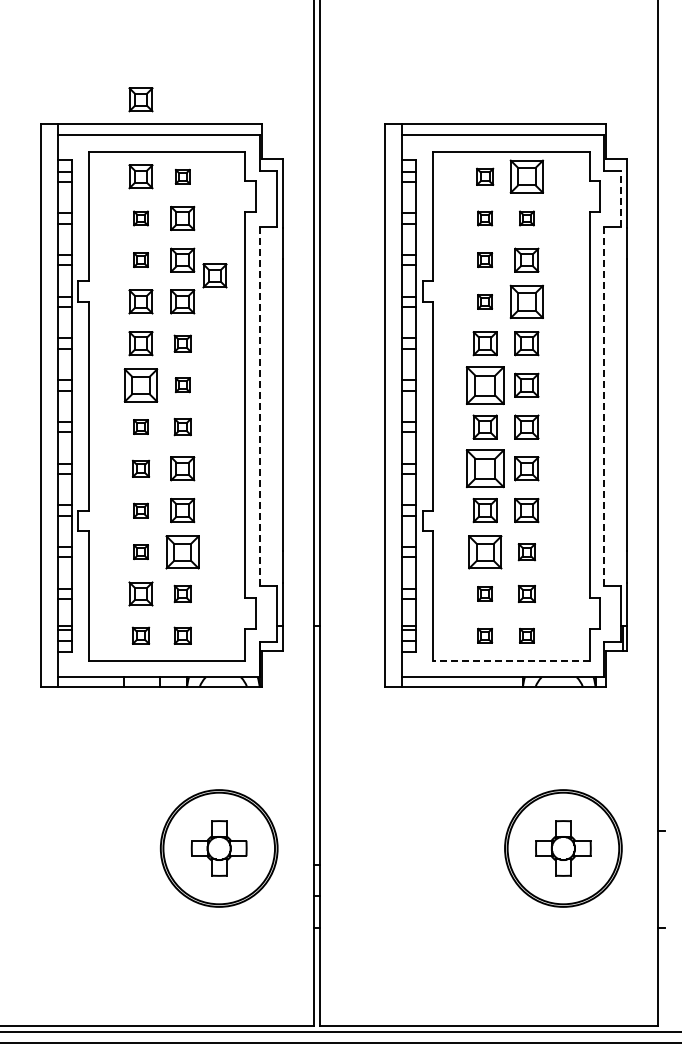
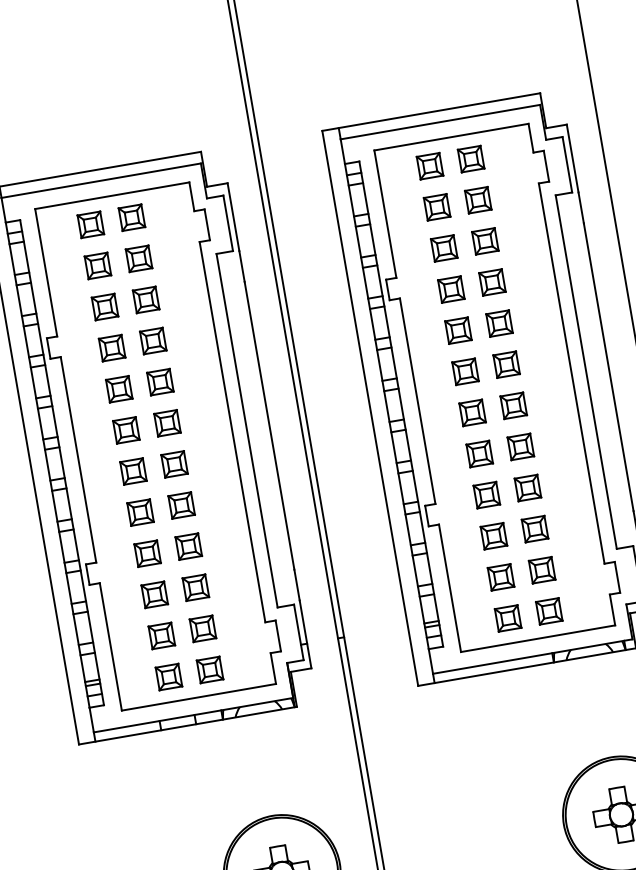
part: (140, 99) -> (77, 148), removed
part: (182, 176) -> (131, 217), size x1.67
part: (484, 176) -> (429, 166), size x1.43
part: (526, 176) -> (470, 158), size x0.71
line: (620, 198) -> (567, 164), dashed -> solid
part: (140, 218) -> (97, 266), size x1.67
part: (484, 218) -> (436, 207), size x1.67
part: (526, 218) -> (477, 200), size x1.67
part: (140, 259) -> (104, 306), size x1.67
part: (484, 259) -> (443, 247), size x1.67
part: (214, 275) -> (180, 309), removed
part: (484, 301) -> (450, 289), size x1.67
part: (526, 301) -> (491, 282), size x0.71
part: (182, 343) -> (160, 382), size x1.43
part: (140, 384) -> (125, 429), size x0.71
part: (182, 384) -> (167, 422), size x1.67
part: (484, 384) -> (464, 371), size x0.62
line: (259, 405) -> (246, 430), dashed -> solid
line: (604, 405) -> (586, 371), dashed -> solid
part: (140, 426) -> (132, 471), size x1.67
part: (182, 426) -> (174, 463), size x1.43
part: (140, 468) -> (140, 512), size x1.43
part: (484, 468) -> (479, 453), size x0.62
part: (140, 510) -> (147, 553), size x1.67
part: (140, 551) -> (154, 594), size x1.67
part: (182, 551) -> (195, 587), size x0.71
part: (484, 551) -> (493, 535), size x0.71
part: (526, 551) -> (534, 528), size x1.43
part: (182, 593) -> (202, 628), size x1.43
part: (484, 593) -> (500, 577), size x1.67
part: (526, 593) -> (541, 569), size x1.43
part: (140, 635) -> (168, 676), size x1.43
part: (182, 635) -> (209, 669), size x1.43
part: (484, 635) -> (507, 618), size x1.67
part: (526, 635) -> (548, 611), size x1.67
line: (510, 660) -> (537, 638), dashed -> solid

